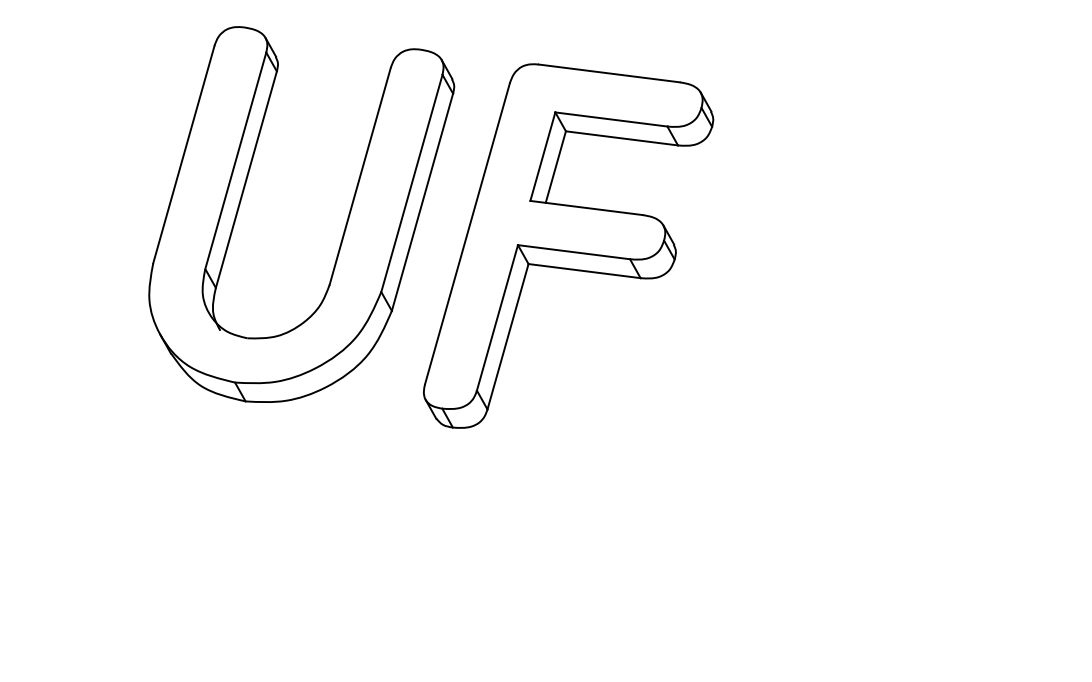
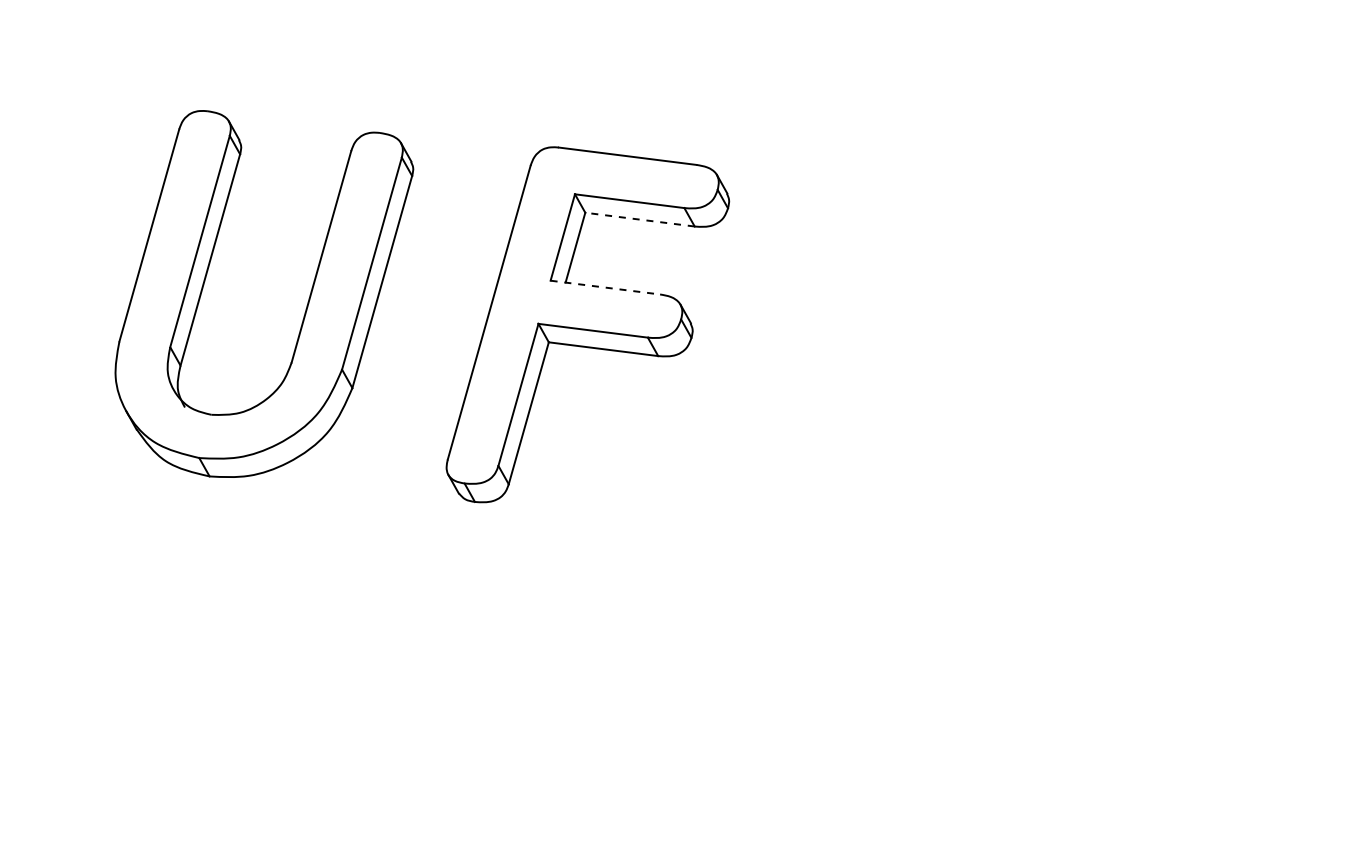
line: (621, 138) -> (639, 219), solid -> dashed
line: (586, 207) -> (605, 287), solid -> dashed
part: (344, 226) -> (306, 305), moved

